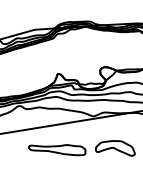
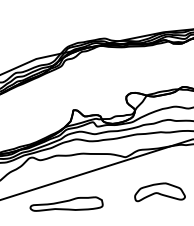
part: (57, 148) -> (66, 203), moved

